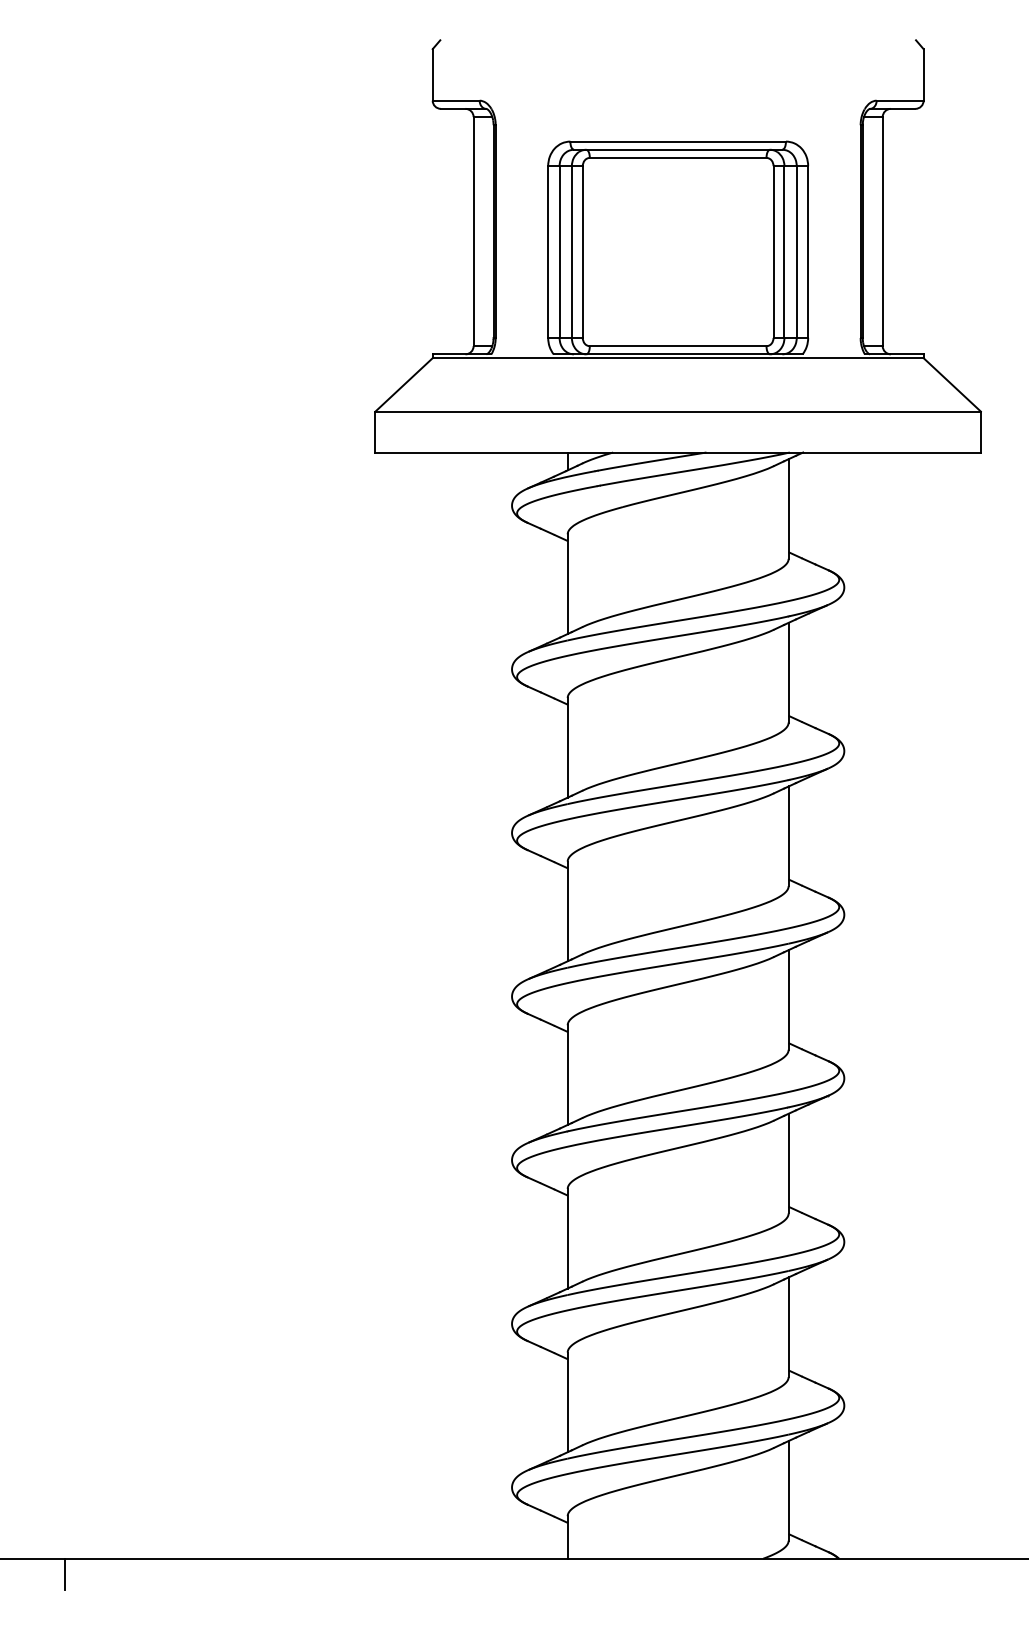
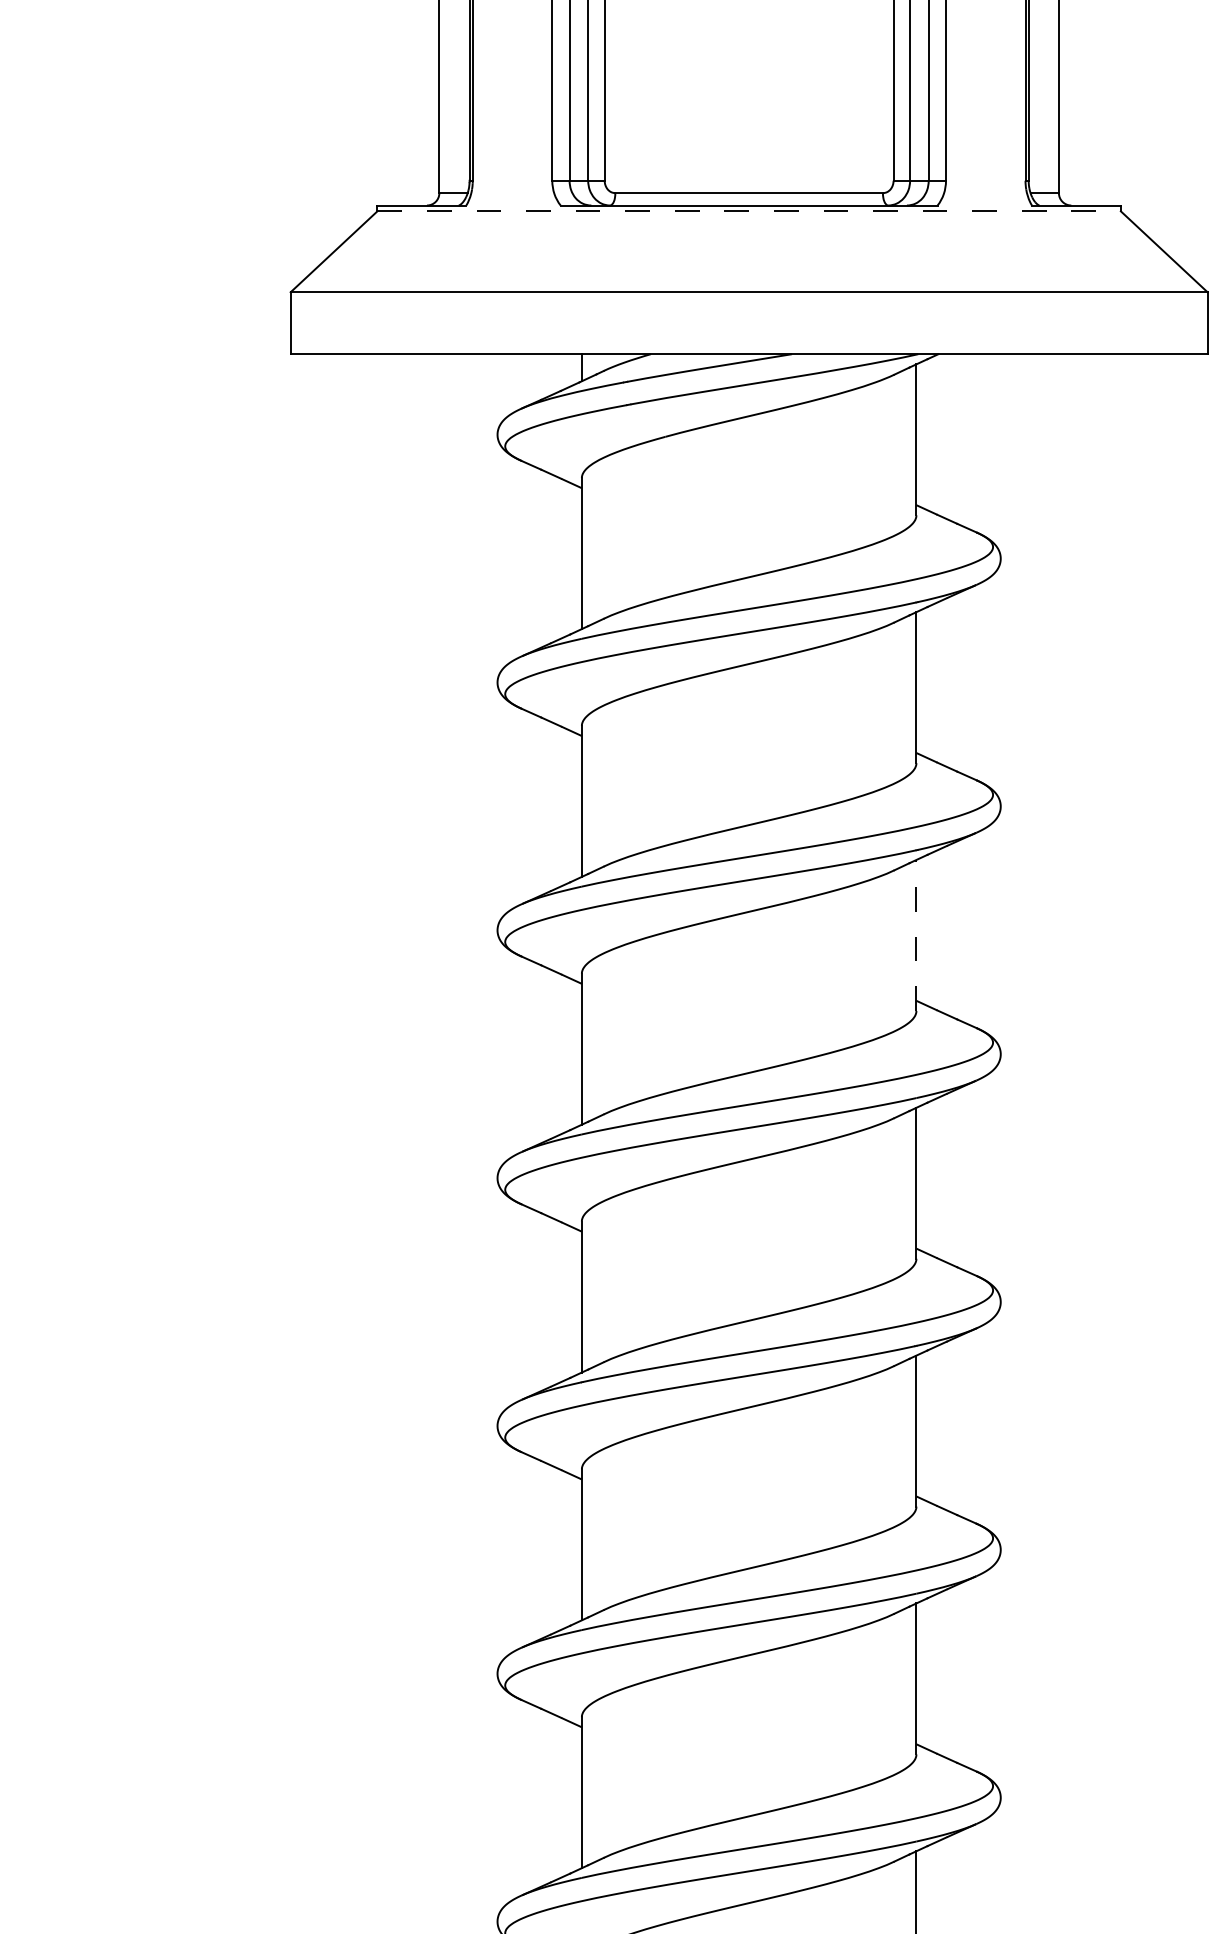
line: (678, 358) -> (749, 211), solid -> dashed
line: (788, 836) -> (916, 935), solid -> dashed

